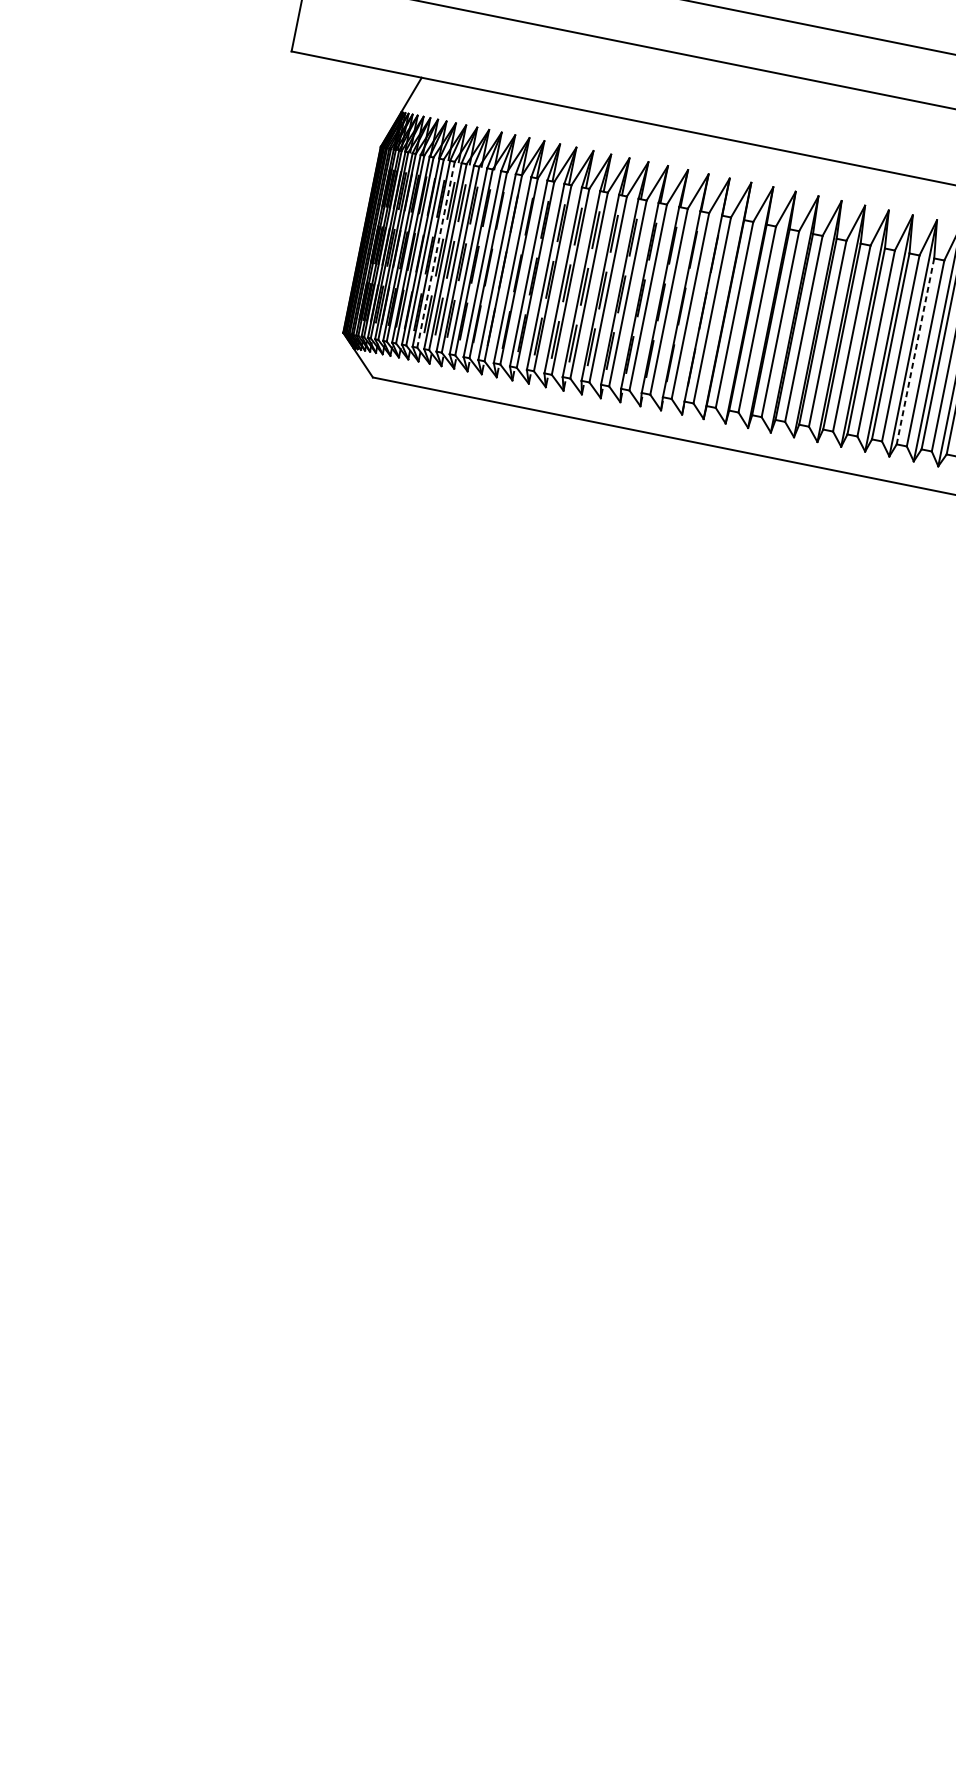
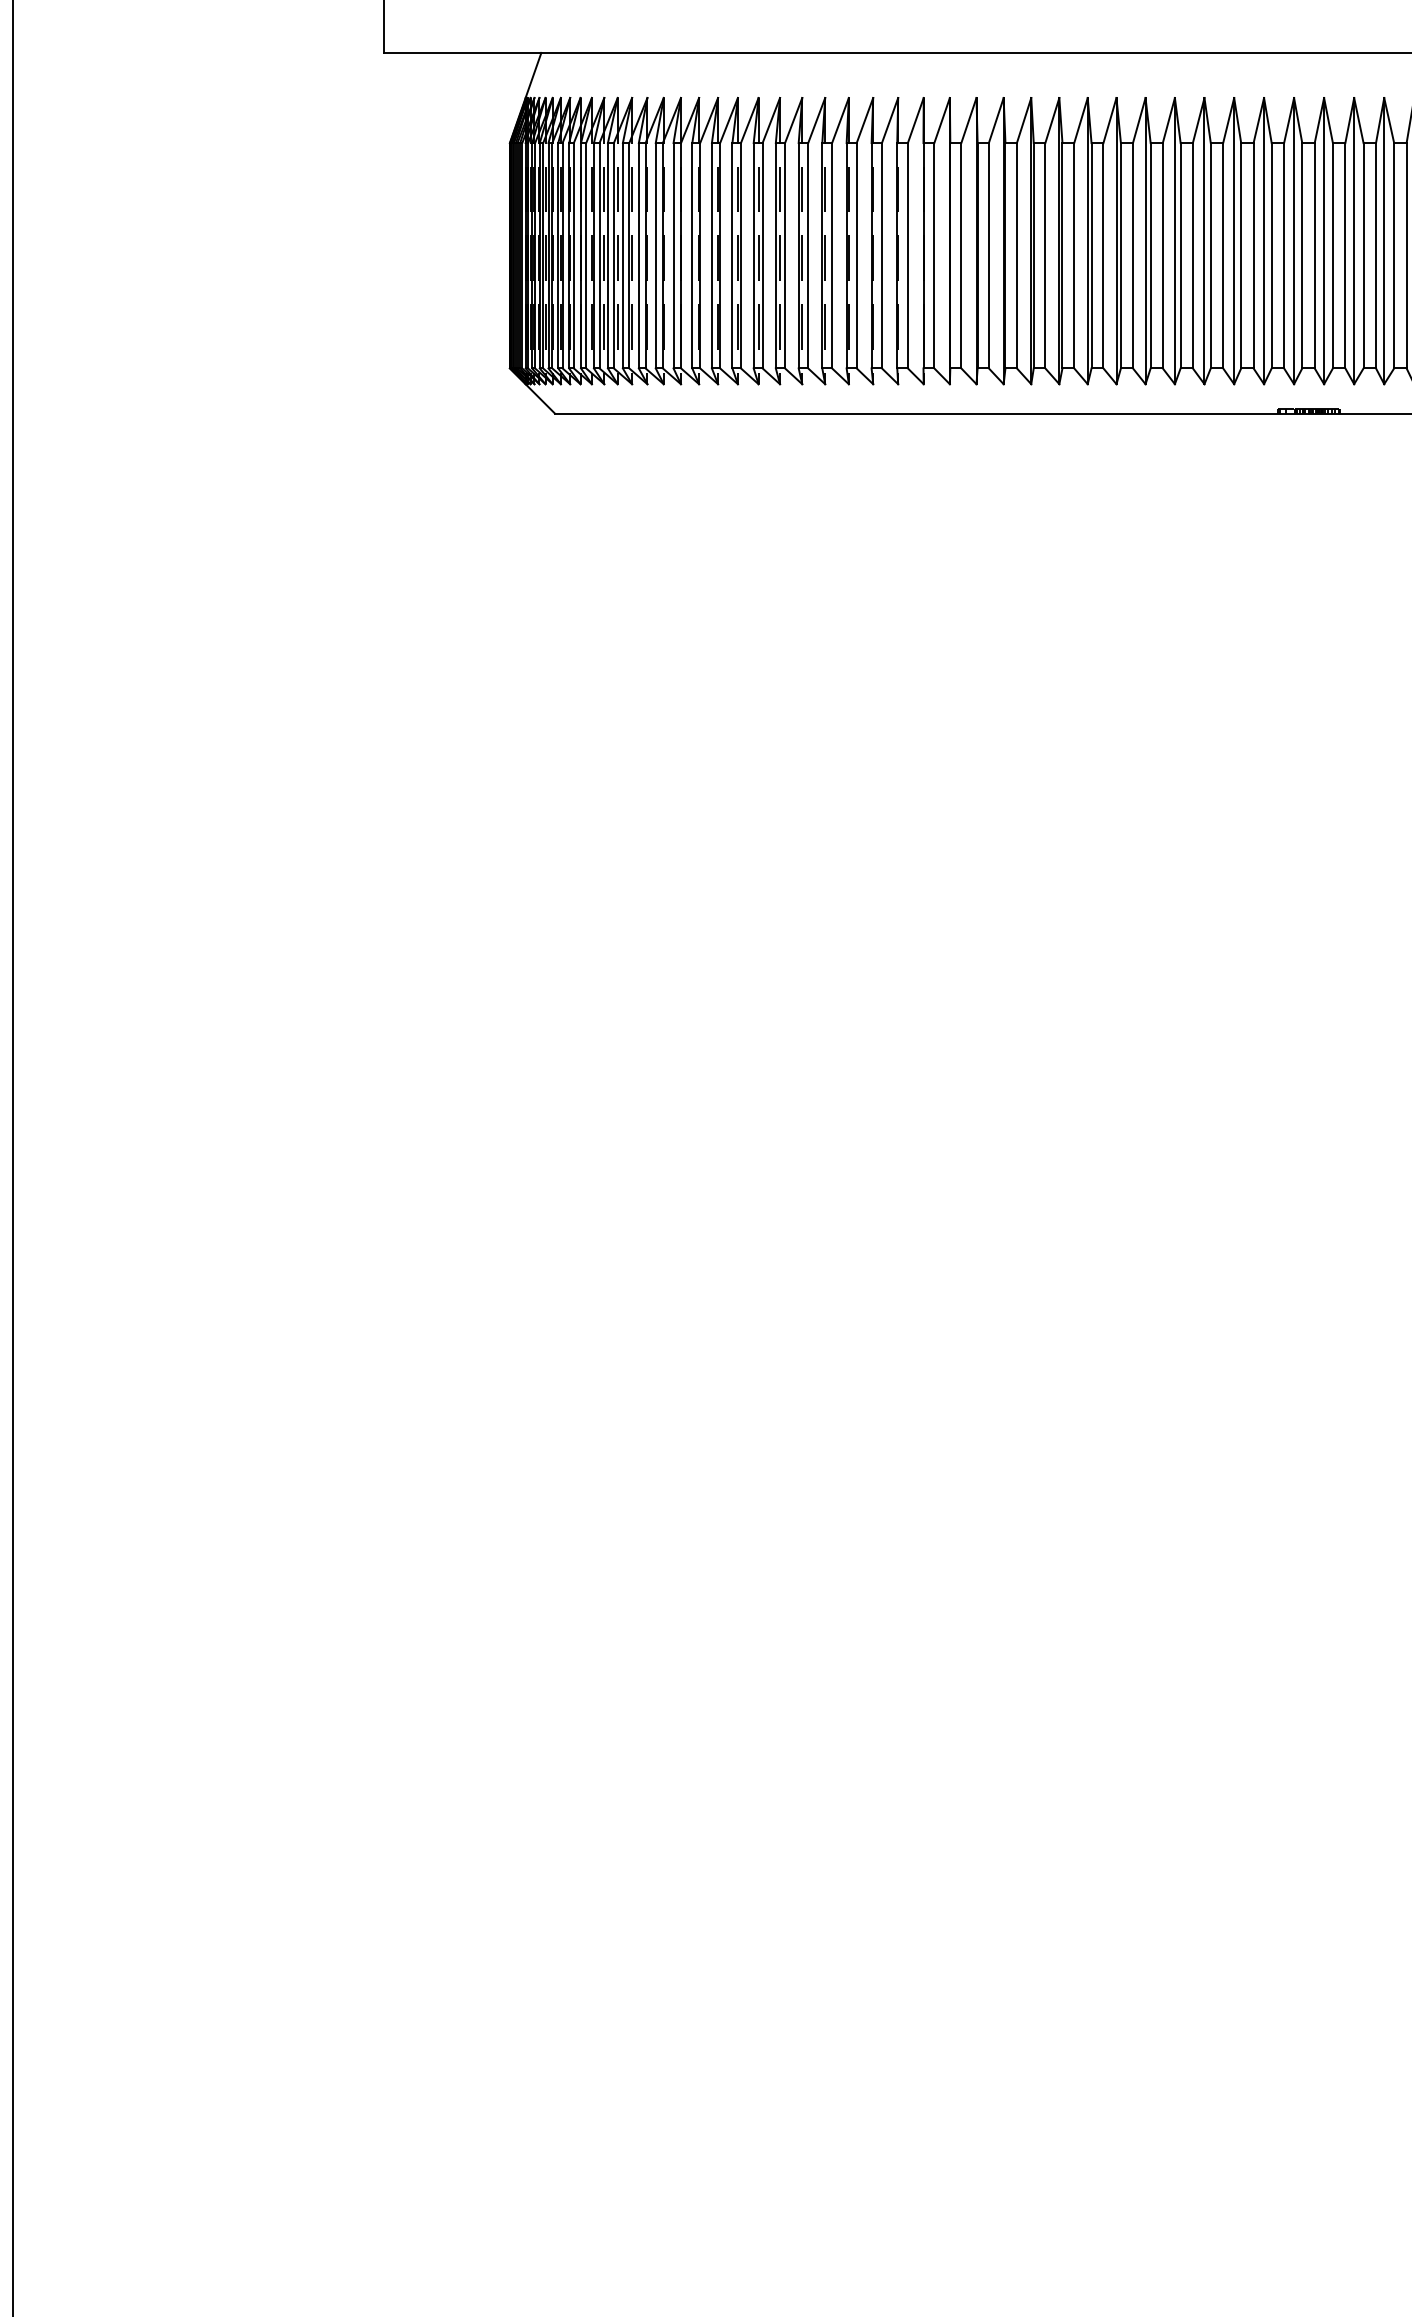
line: (436, 254) -> (599, 255), dashed -> solid
line: (915, 351) -> (1180, 255), dashed -> solid

